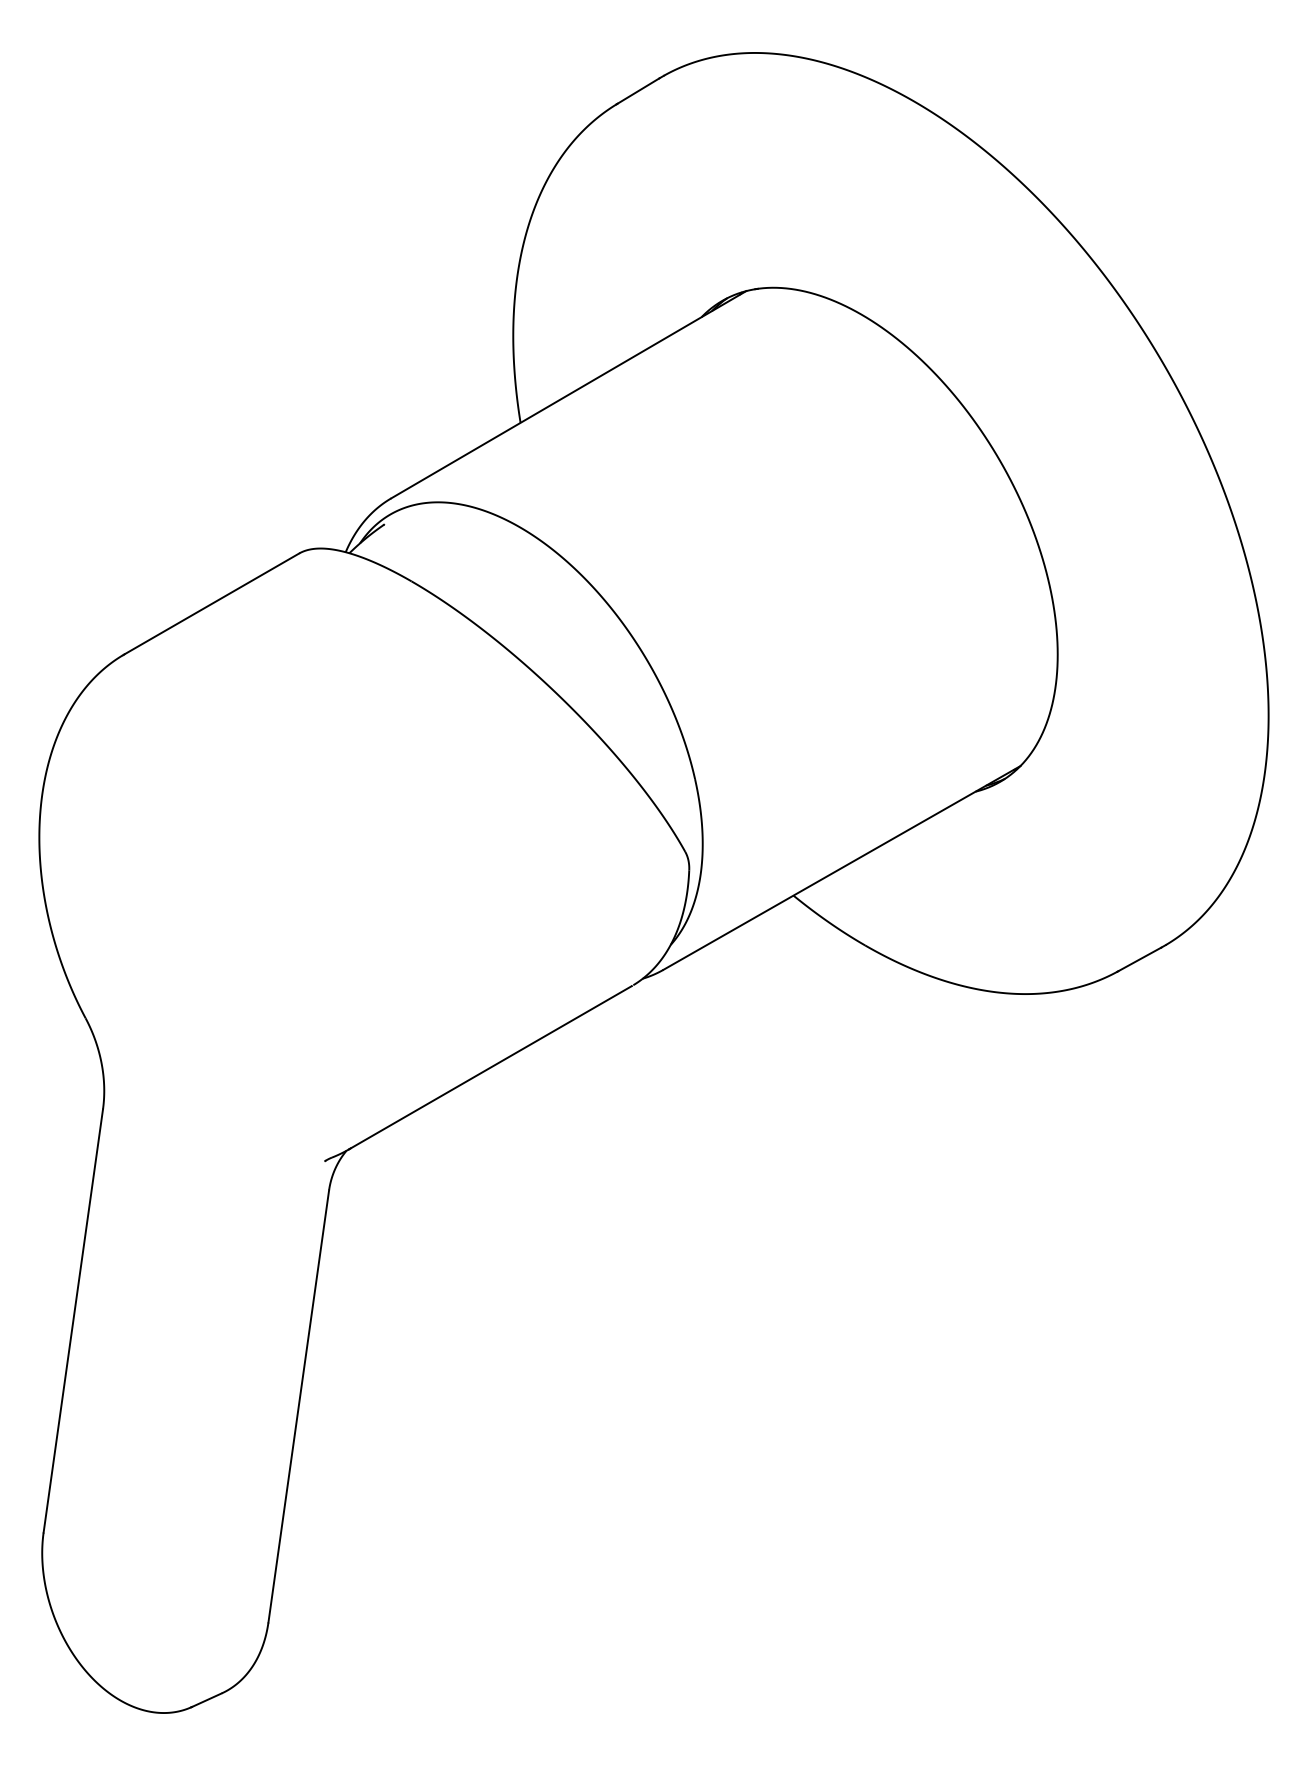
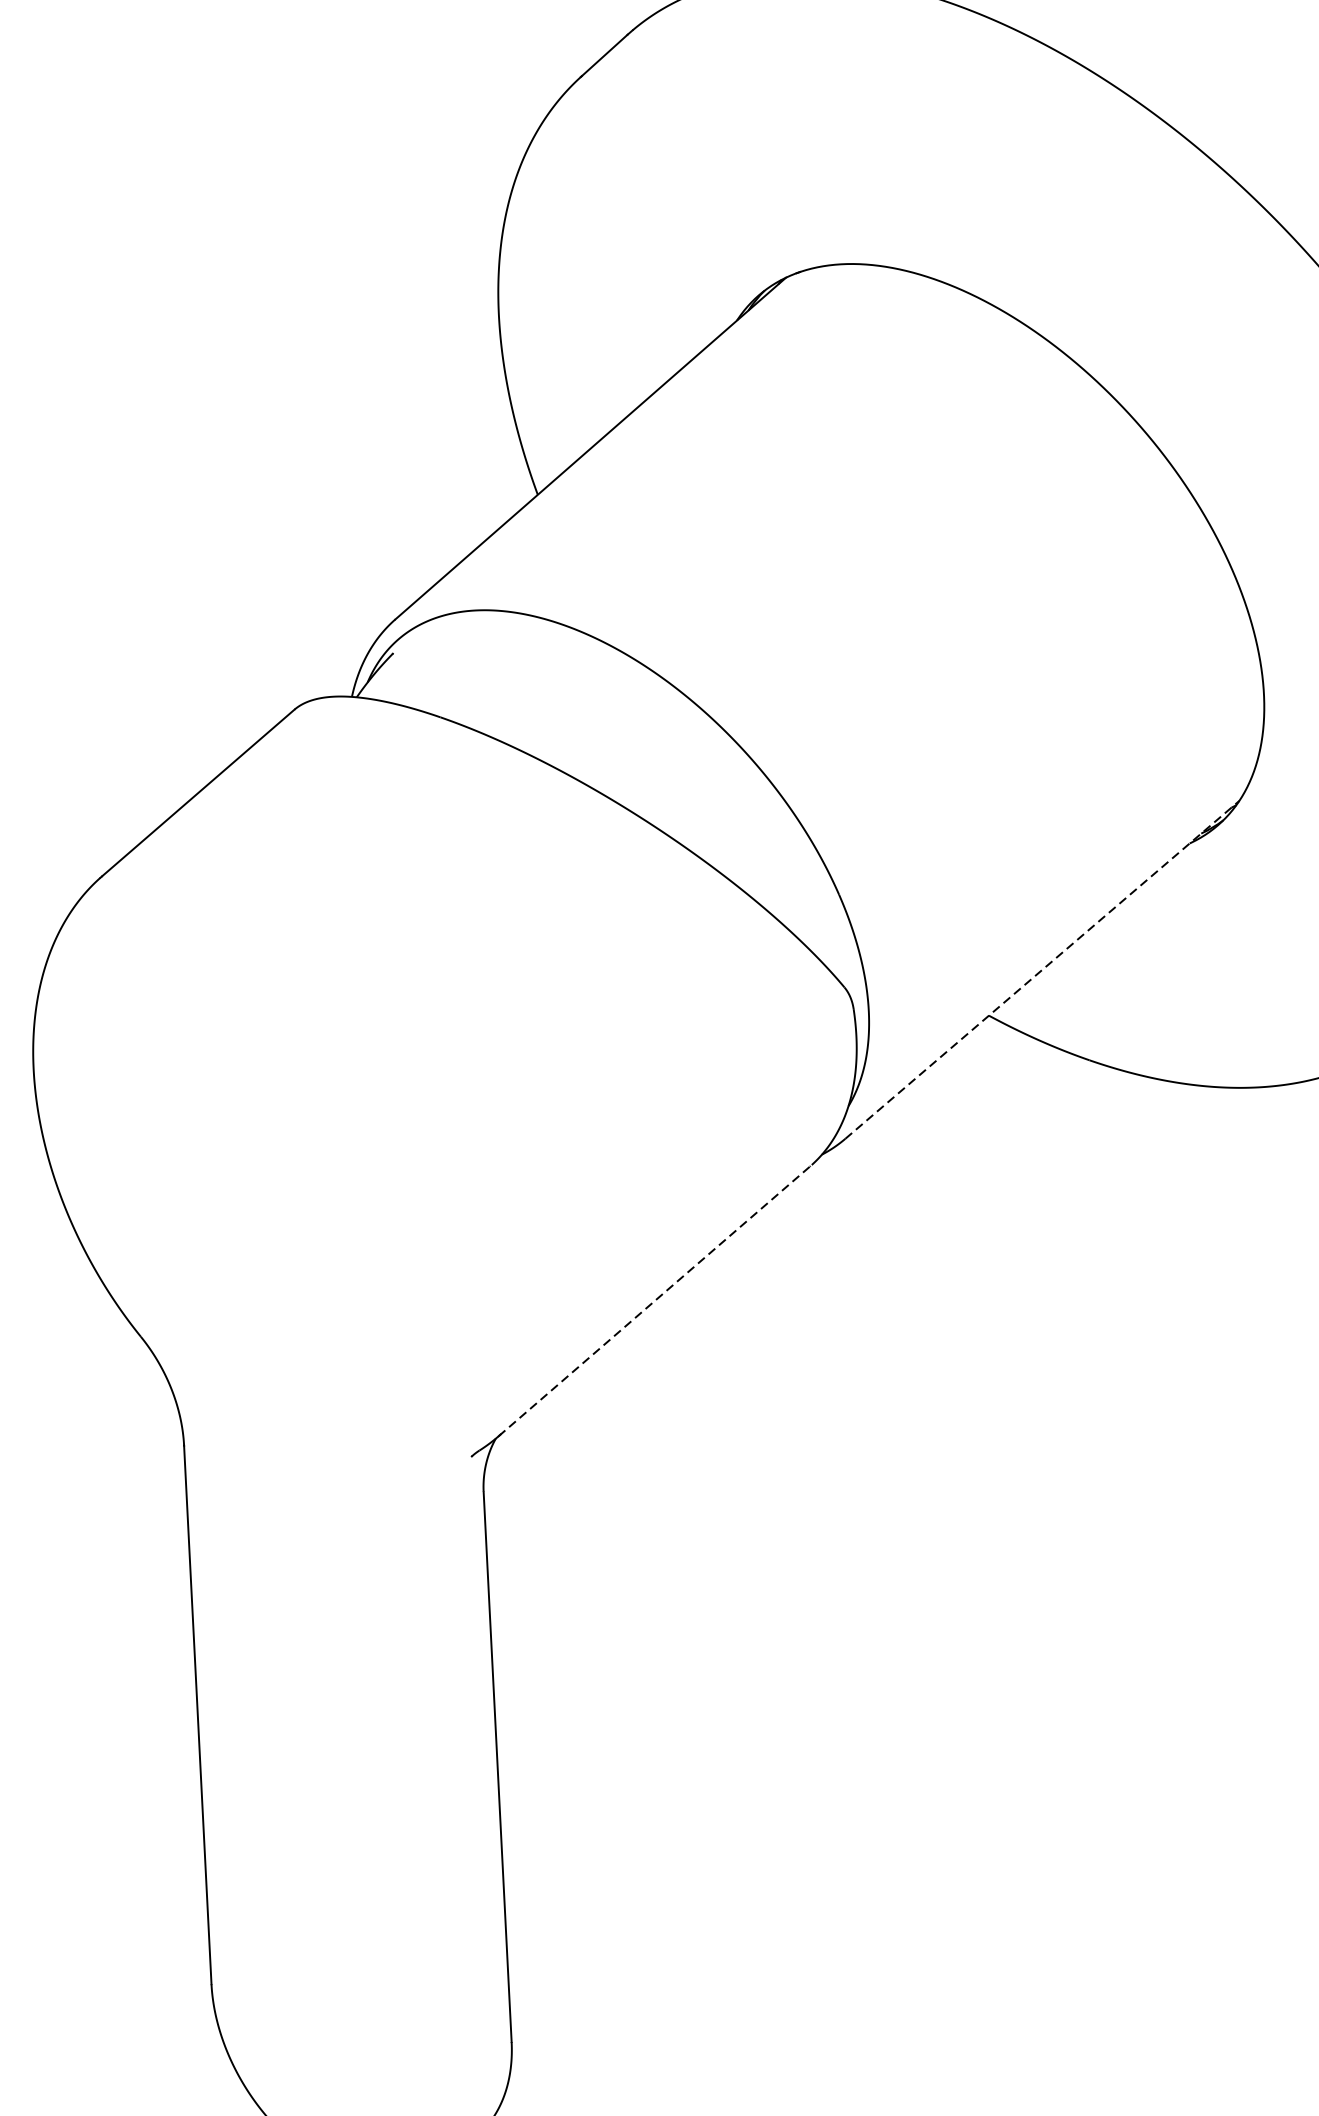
line: (841, 867) -> (1041, 969), solid -> dashed
line: (490, 1067) -> (654, 1301), solid -> dashed

